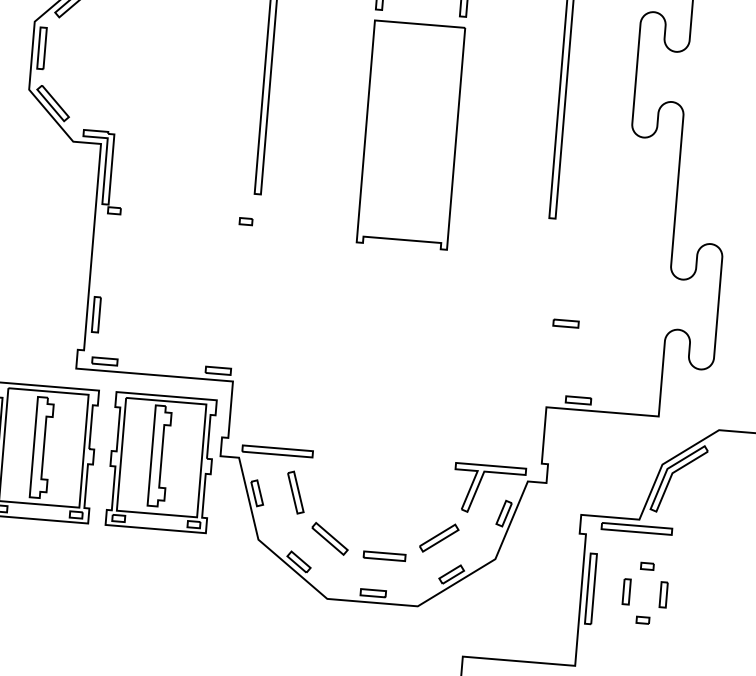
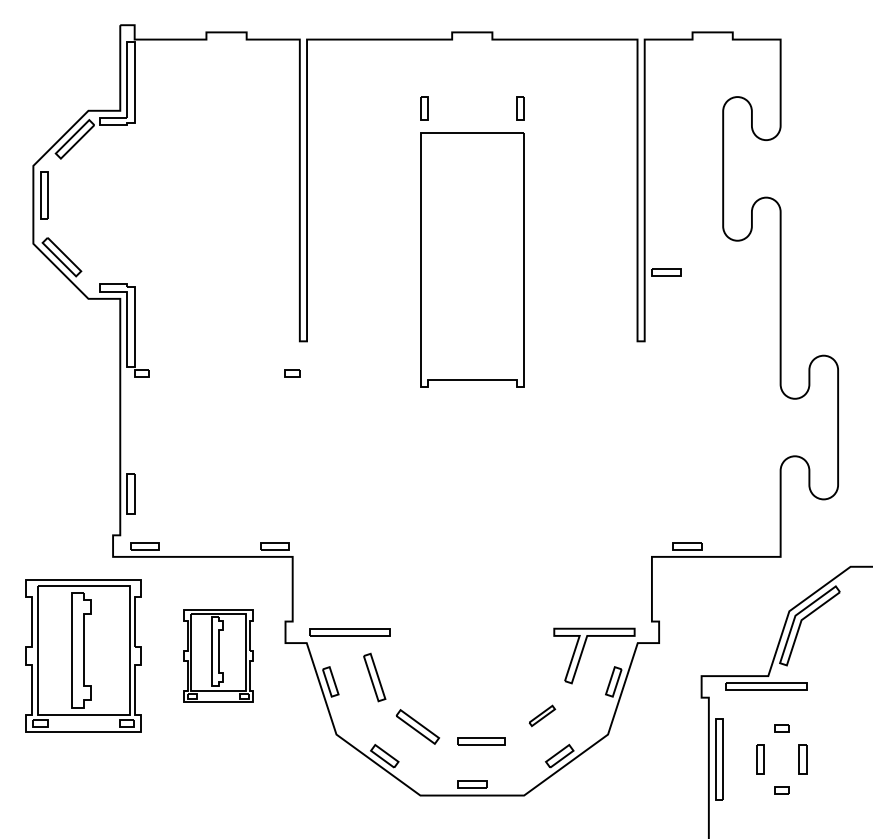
part: (566, 323) -> (666, 272), moved
part: (161, 462) -> (218, 655), size x0.6
part: (439, 537) -> (542, 715), size x0.6

